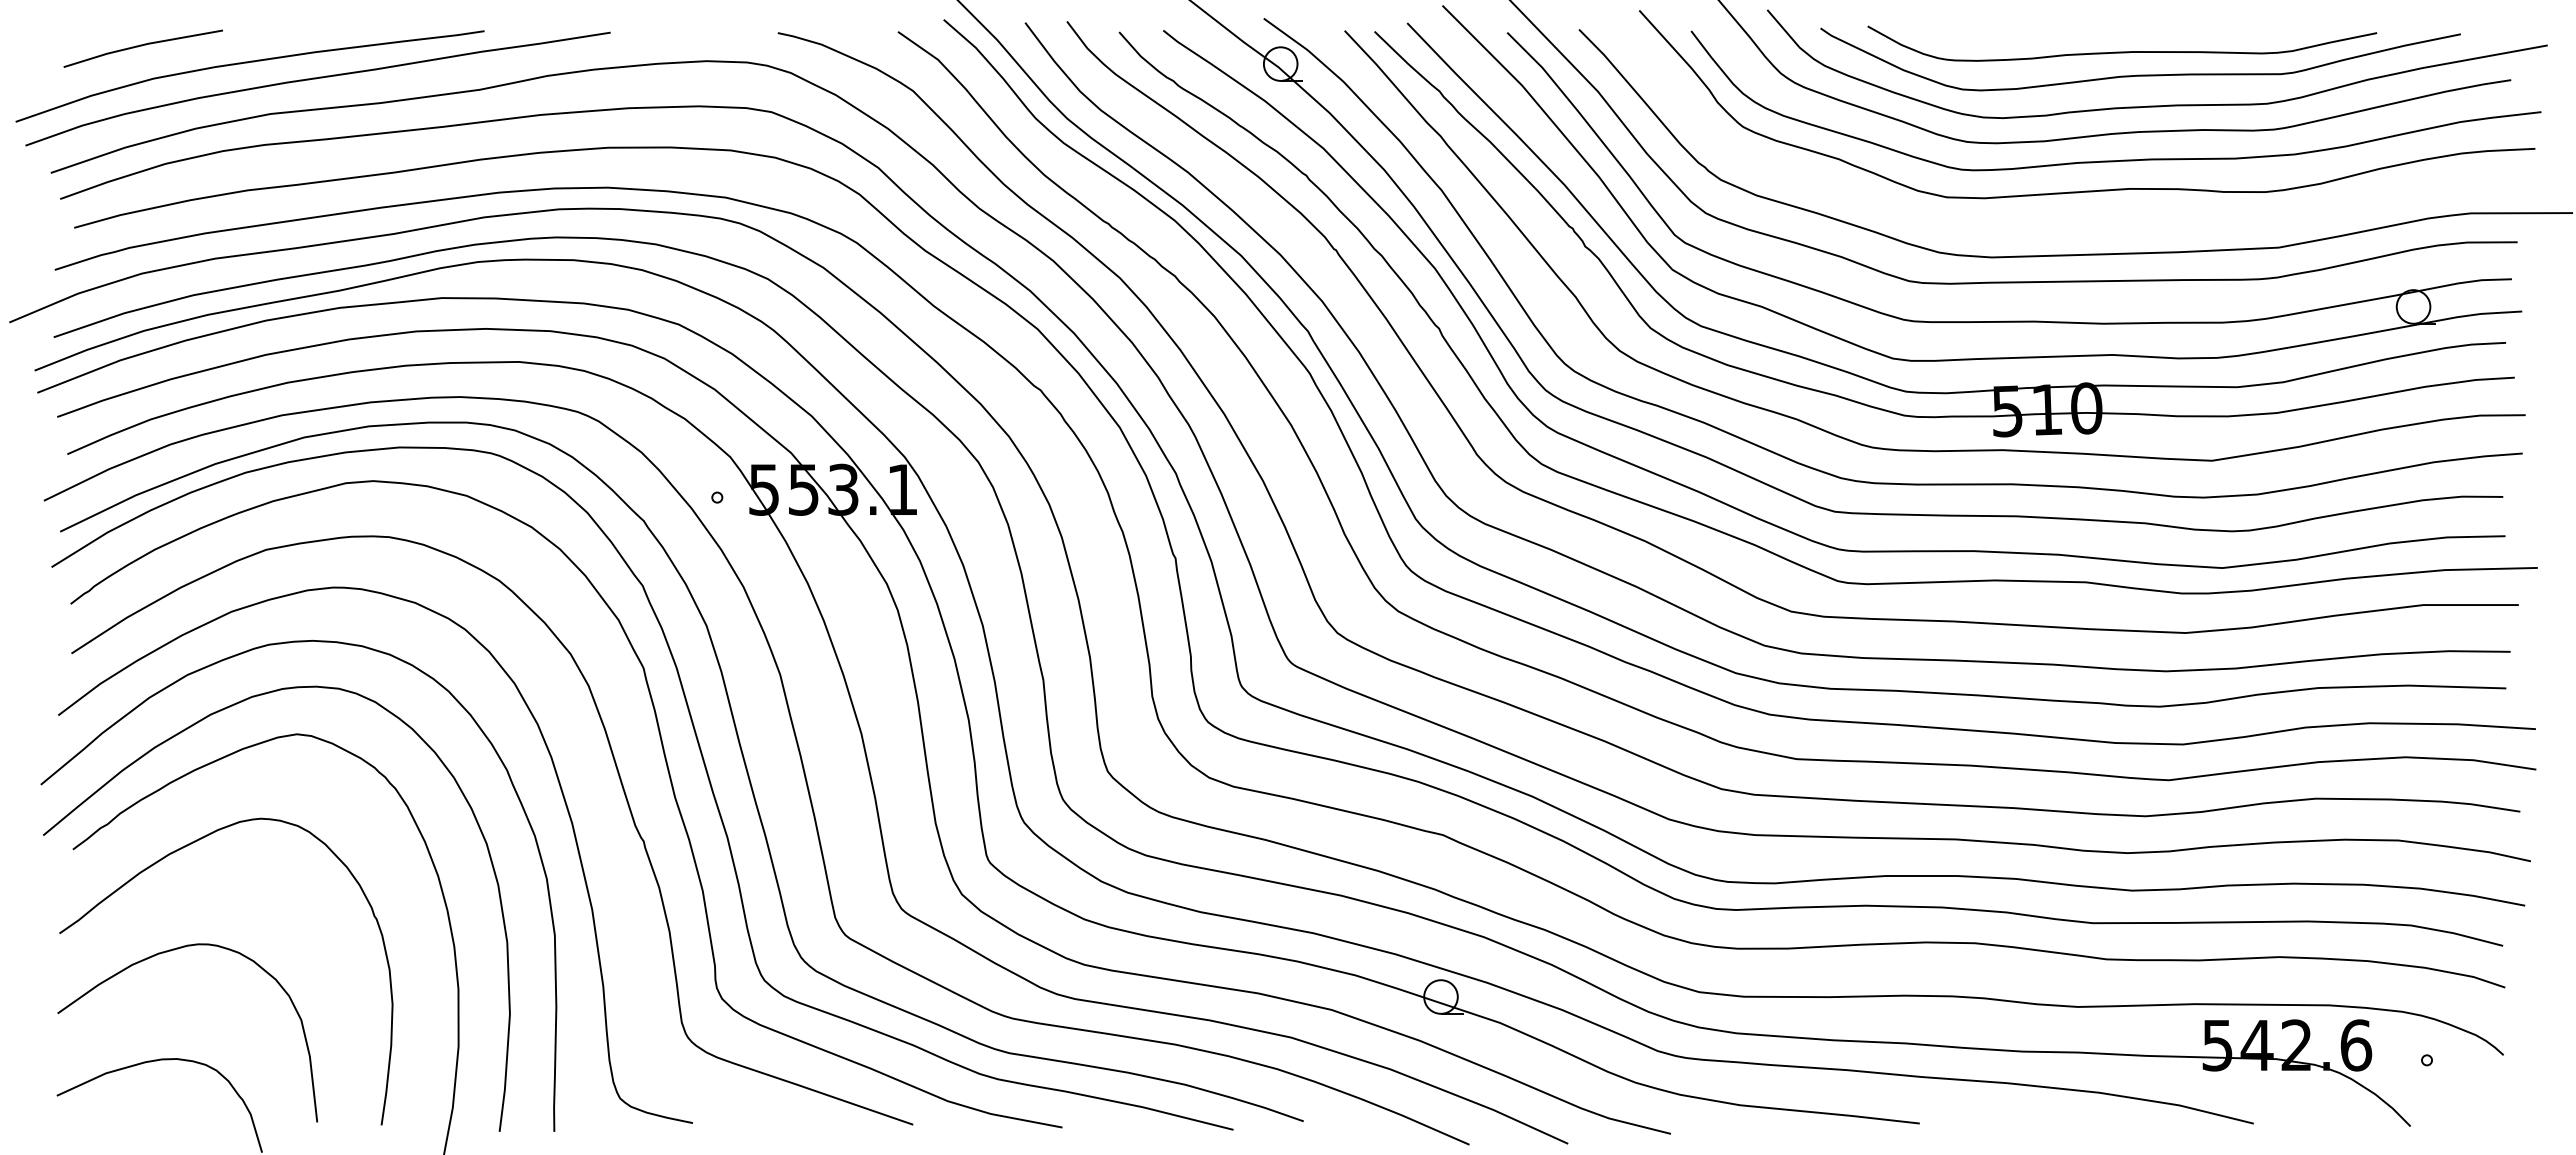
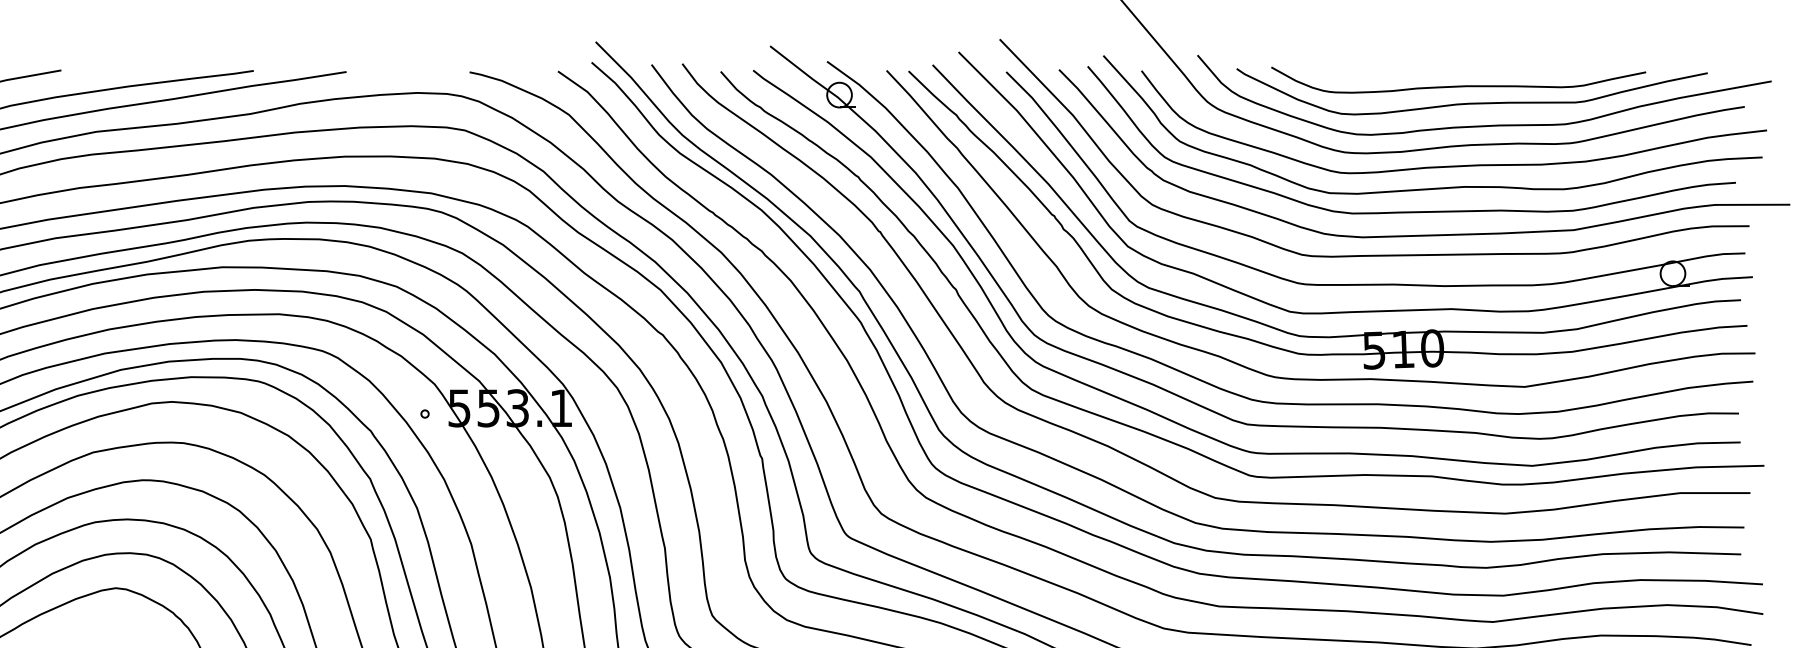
curve: (2058, 222) -> (1411, 211), added

